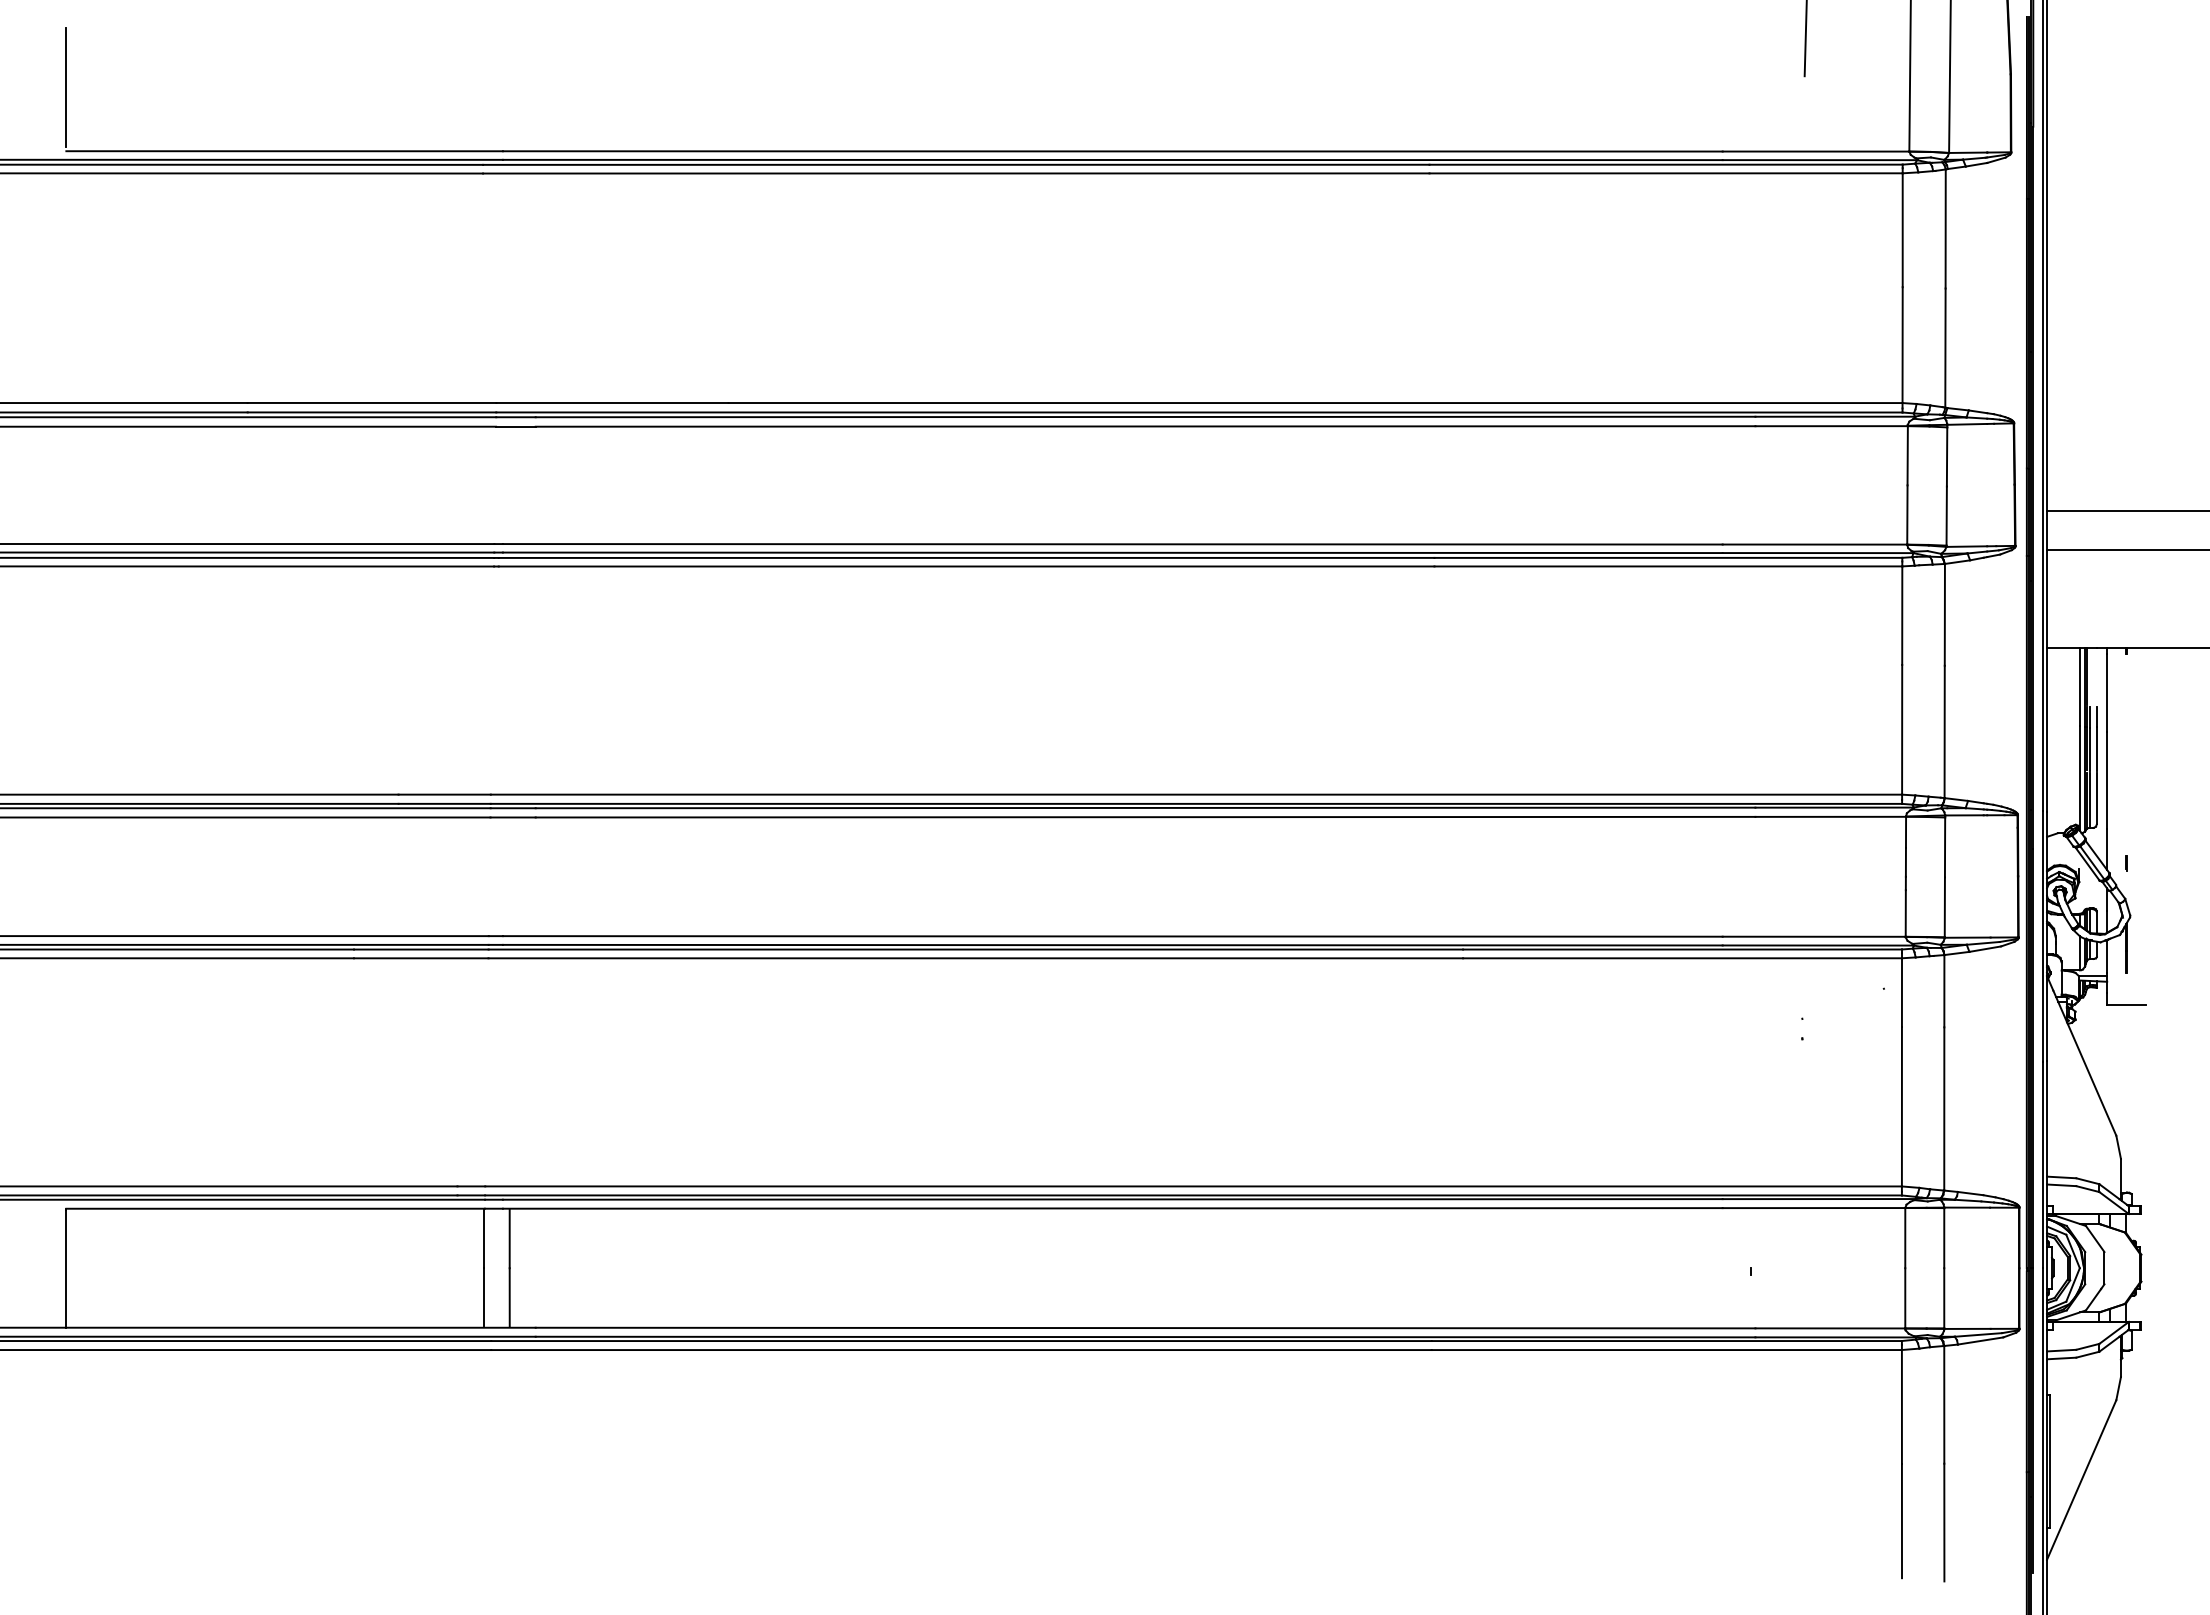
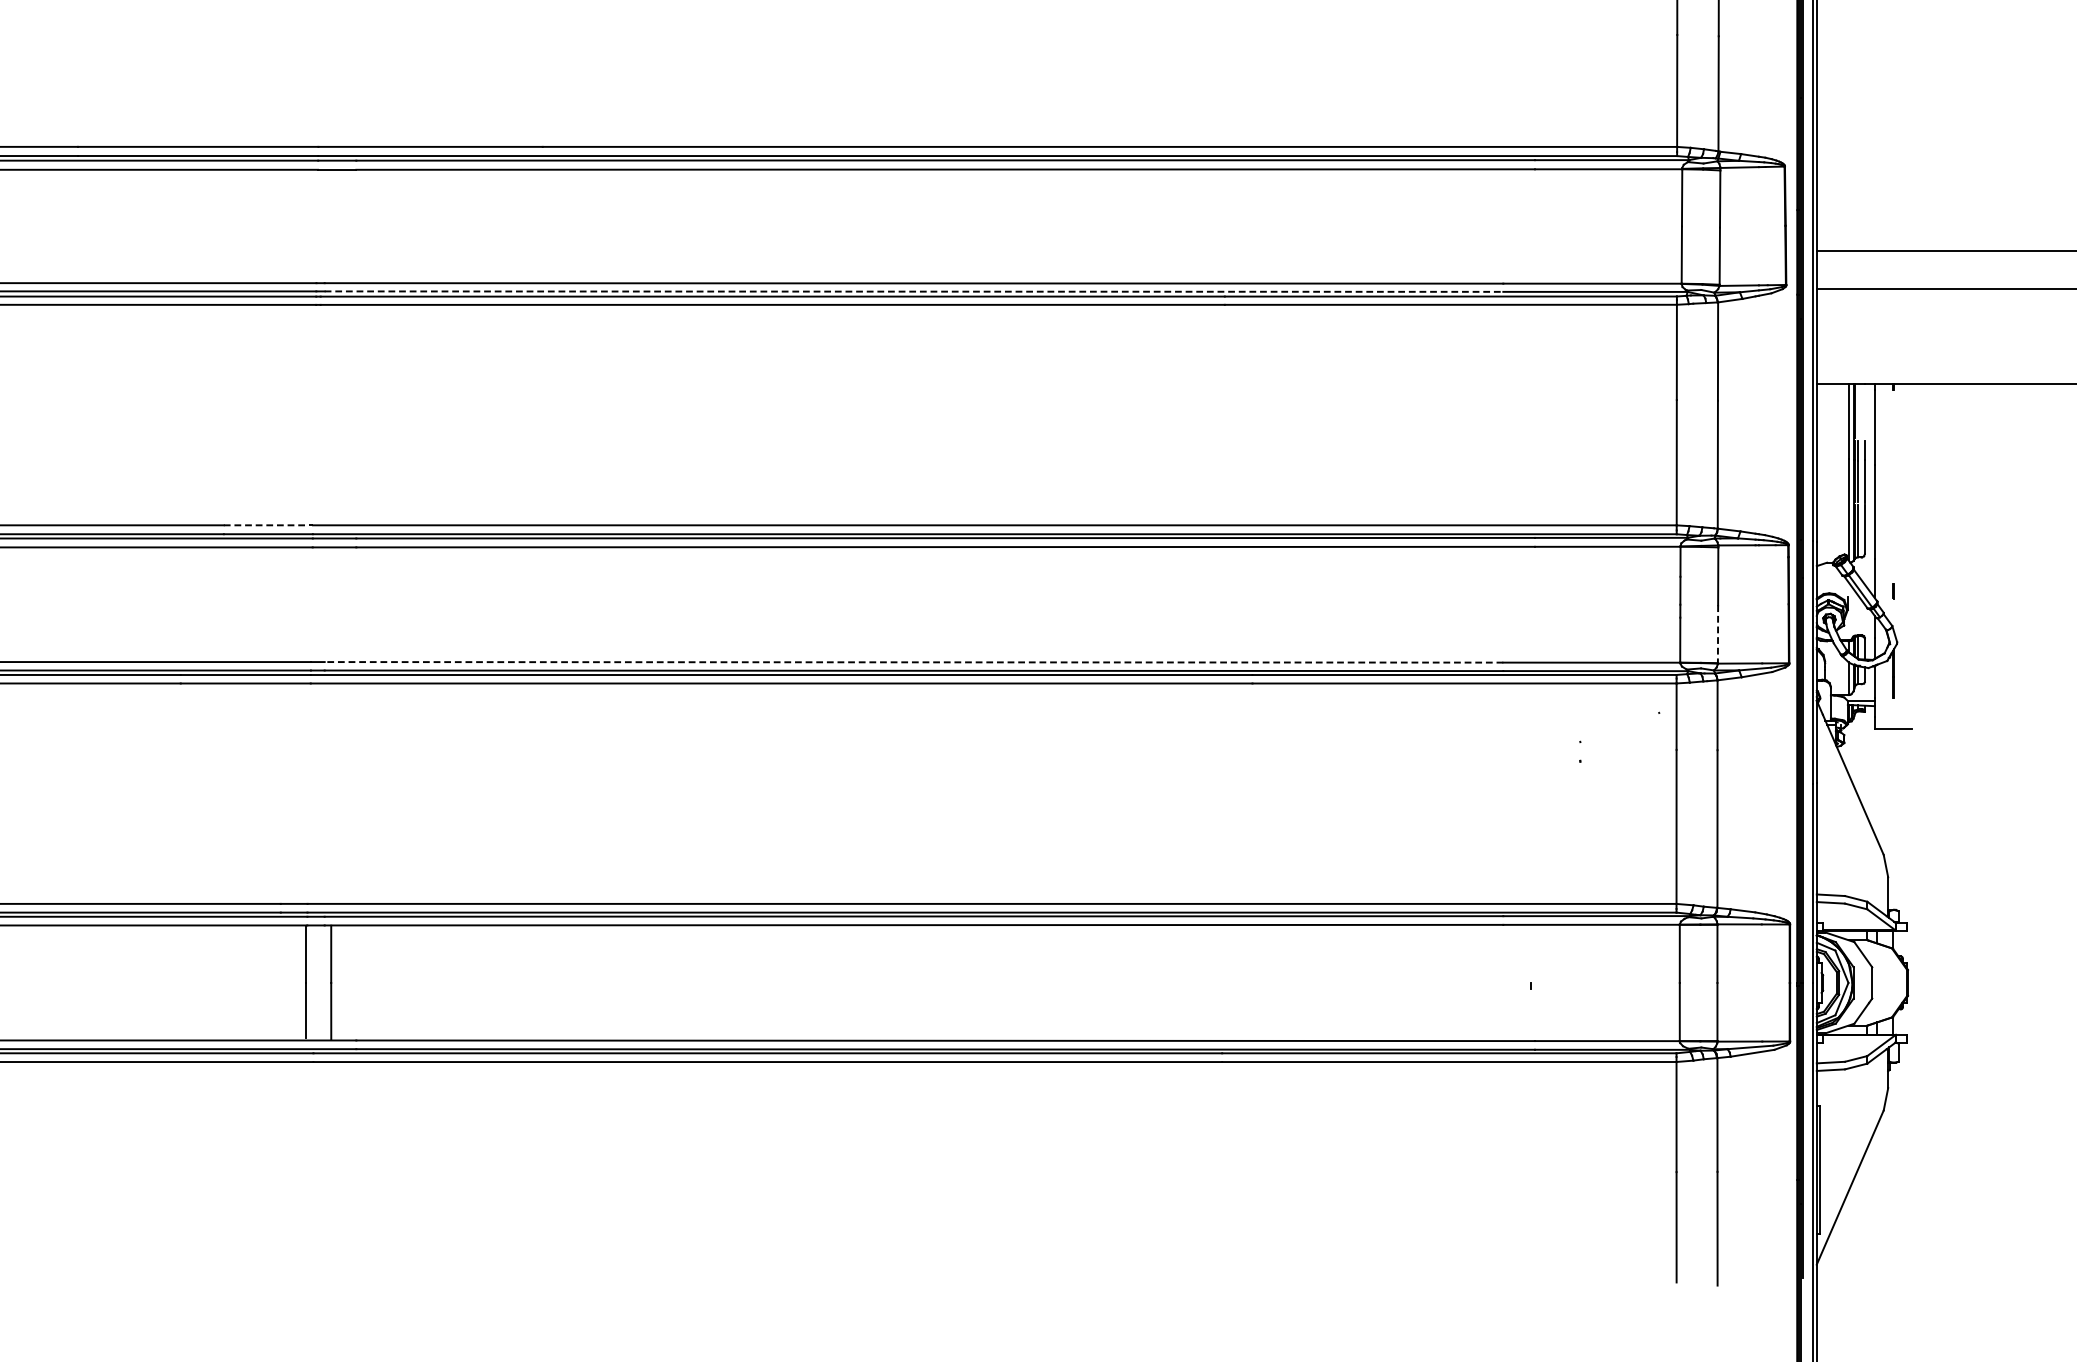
line: (1112, 552) -> (913, 291), solid -> dashed
line: (445, 794) -> (269, 525), solid -> dashed
line: (1944, 907) -> (1717, 634), solid -> dashed
line: (1112, 936) -> (913, 662), solid -> dashed

